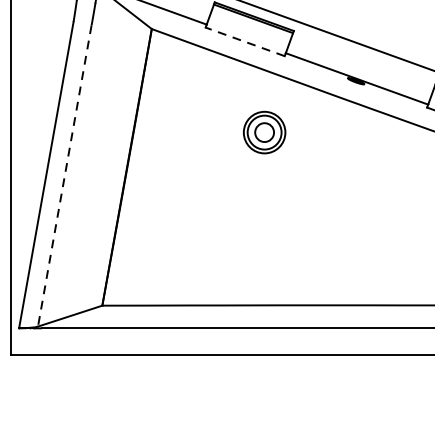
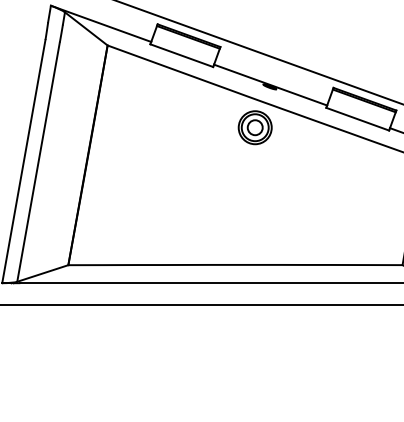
line: (244, 41) -> (181, 55), dashed -> solid
part: (263, 132) -> (254, 127), moved
line: (64, 176) -> (38, 162), dashed -> solid

